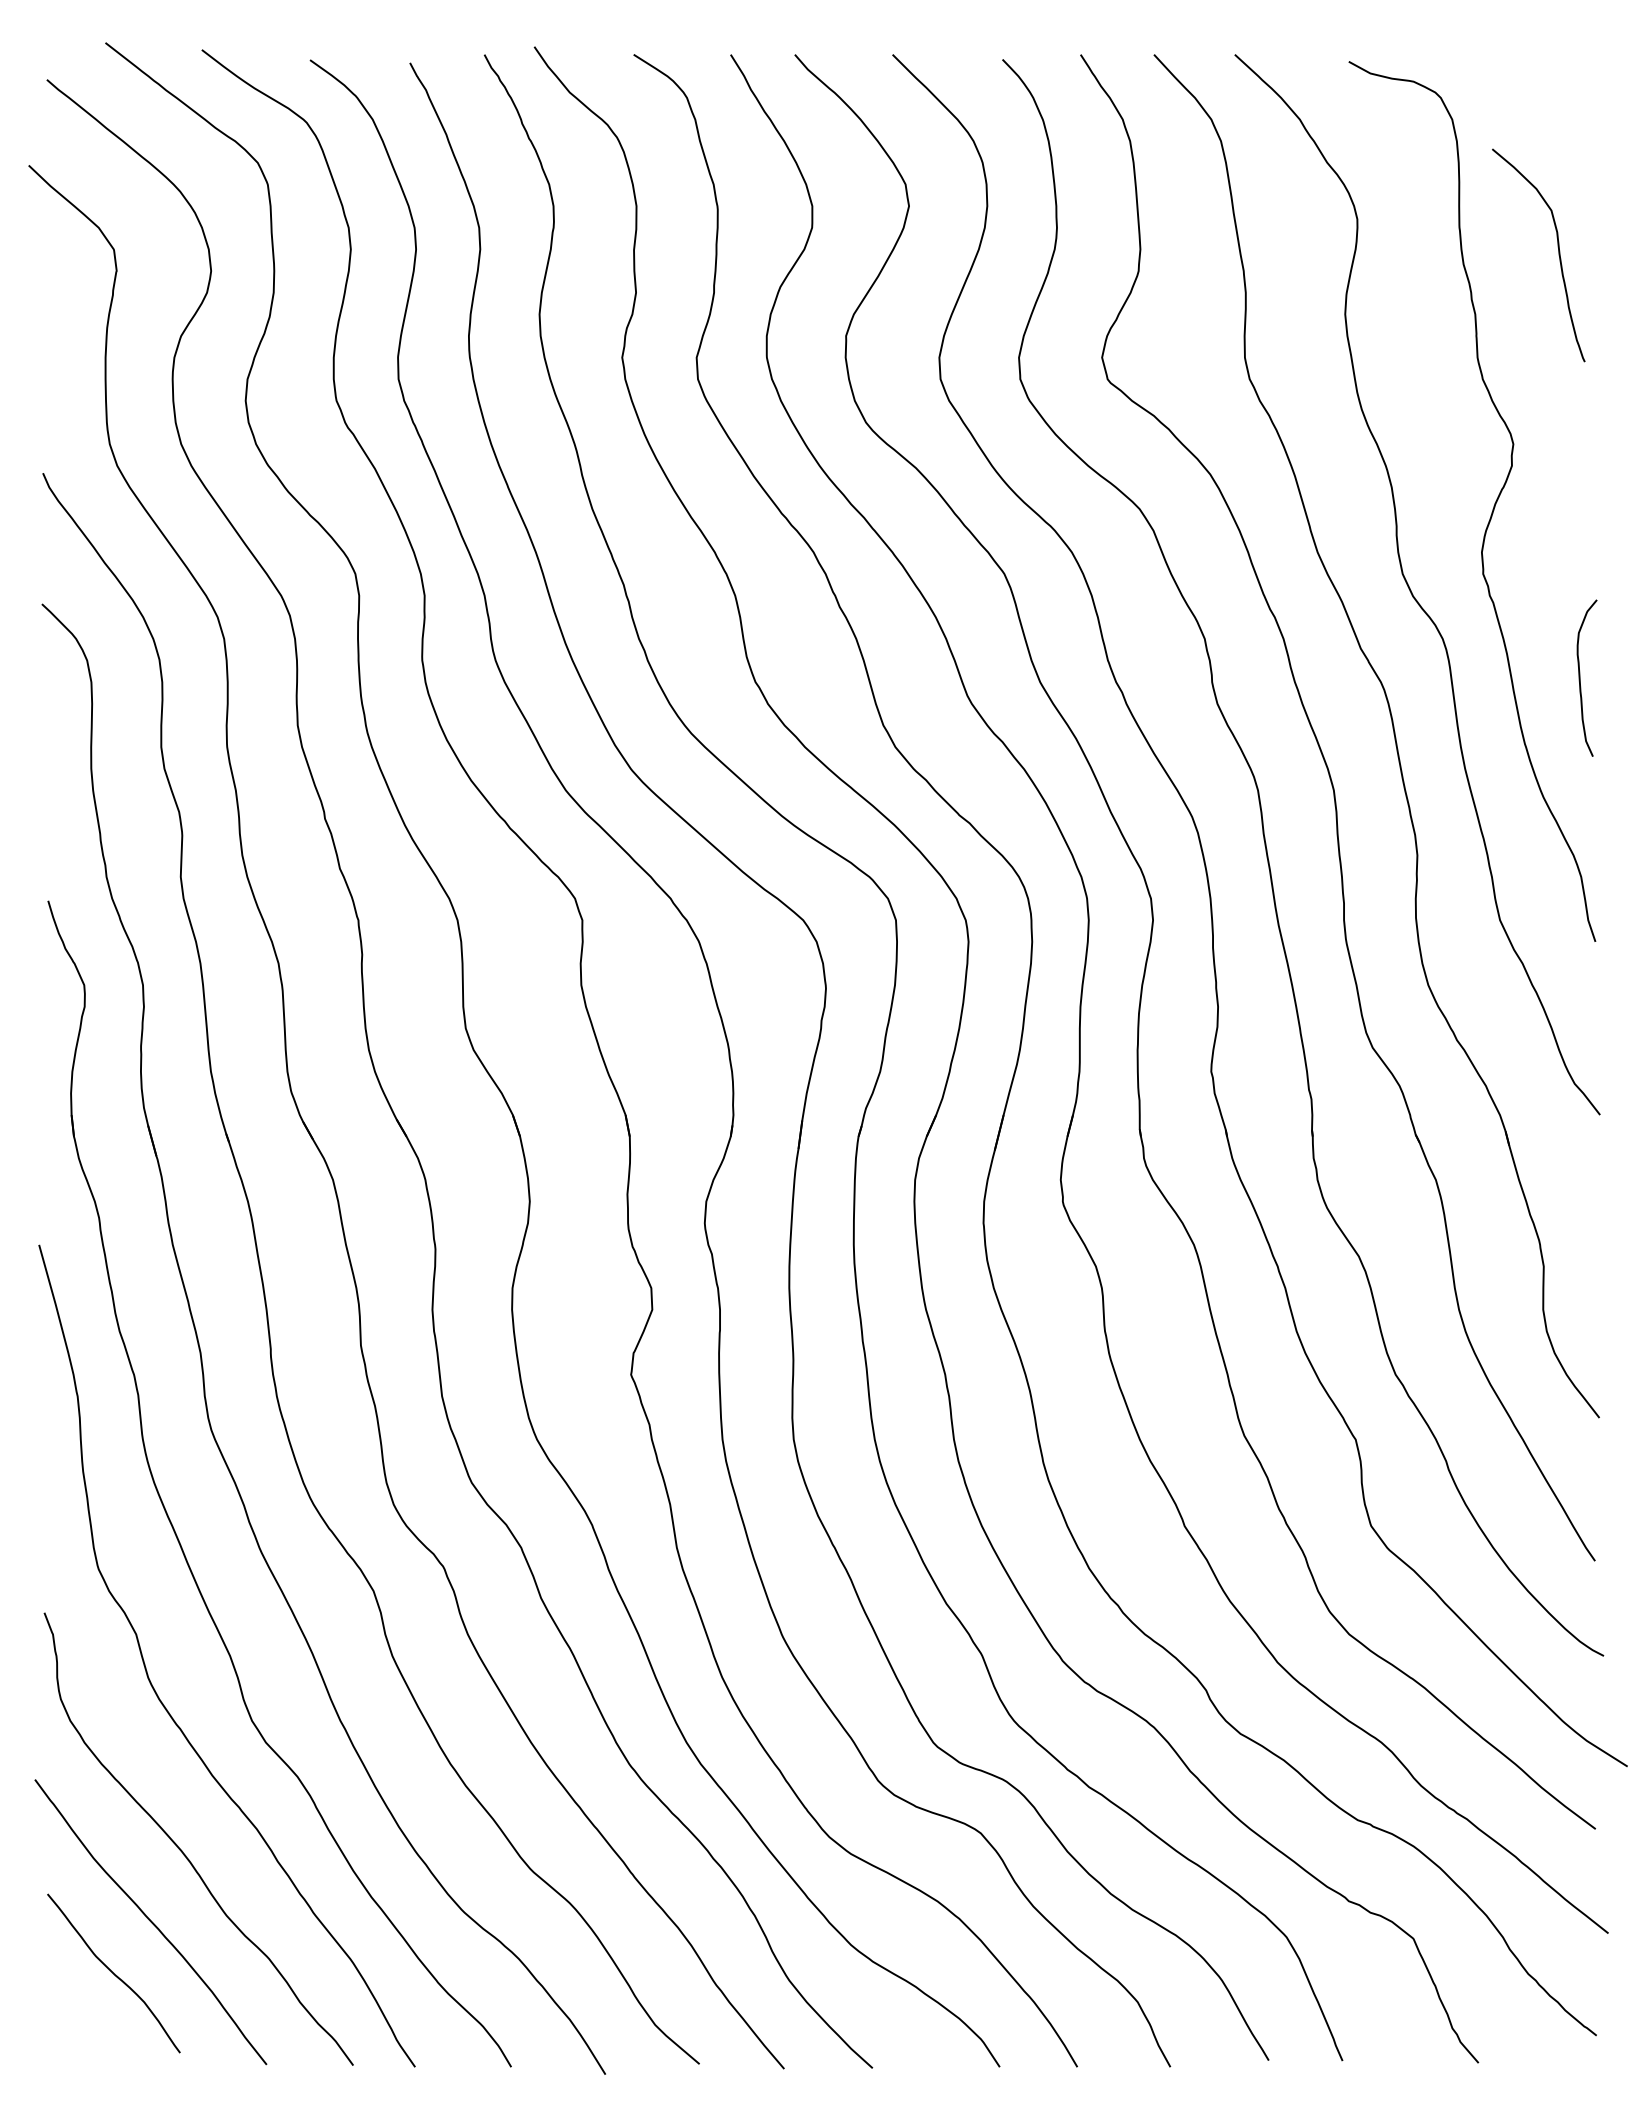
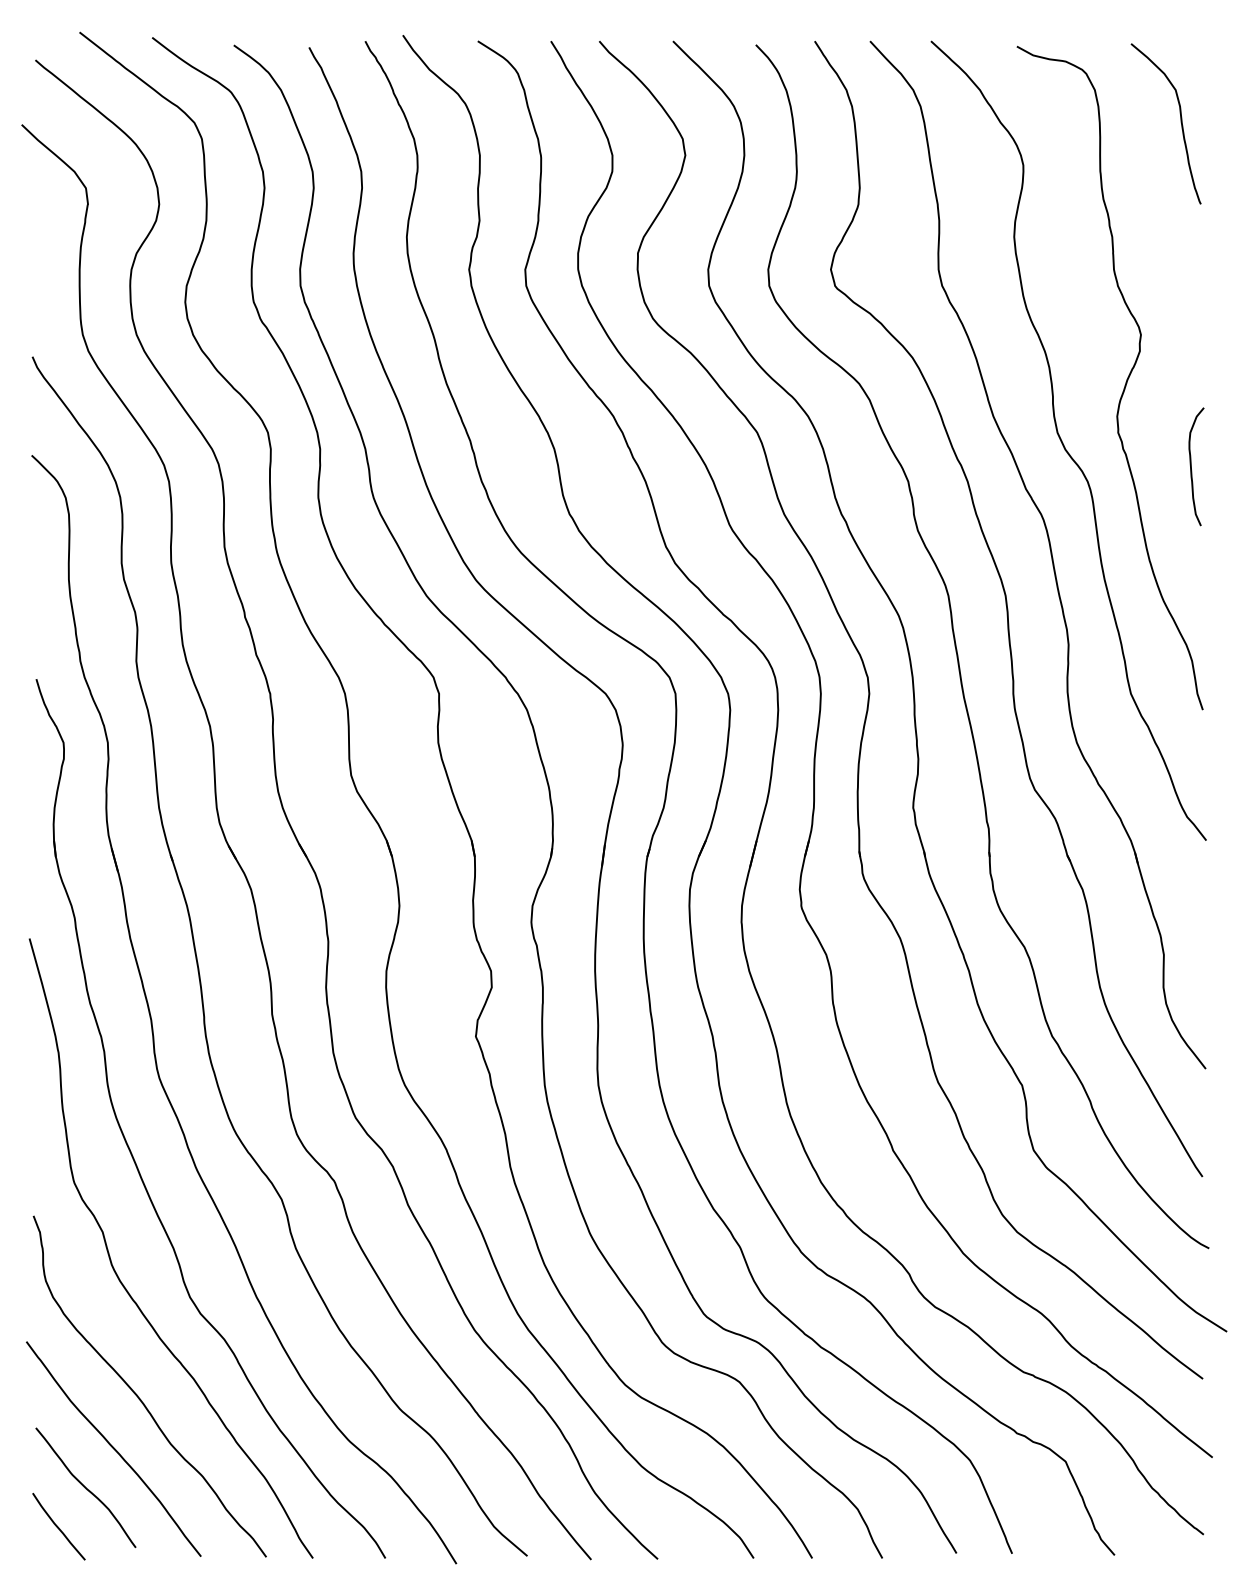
curve: (1558, 255) -> (1181, 124), moved
curve: (1580, 677) -> (1191, 466), moved
curve: (77, 2025) -> (58, 1527), added

